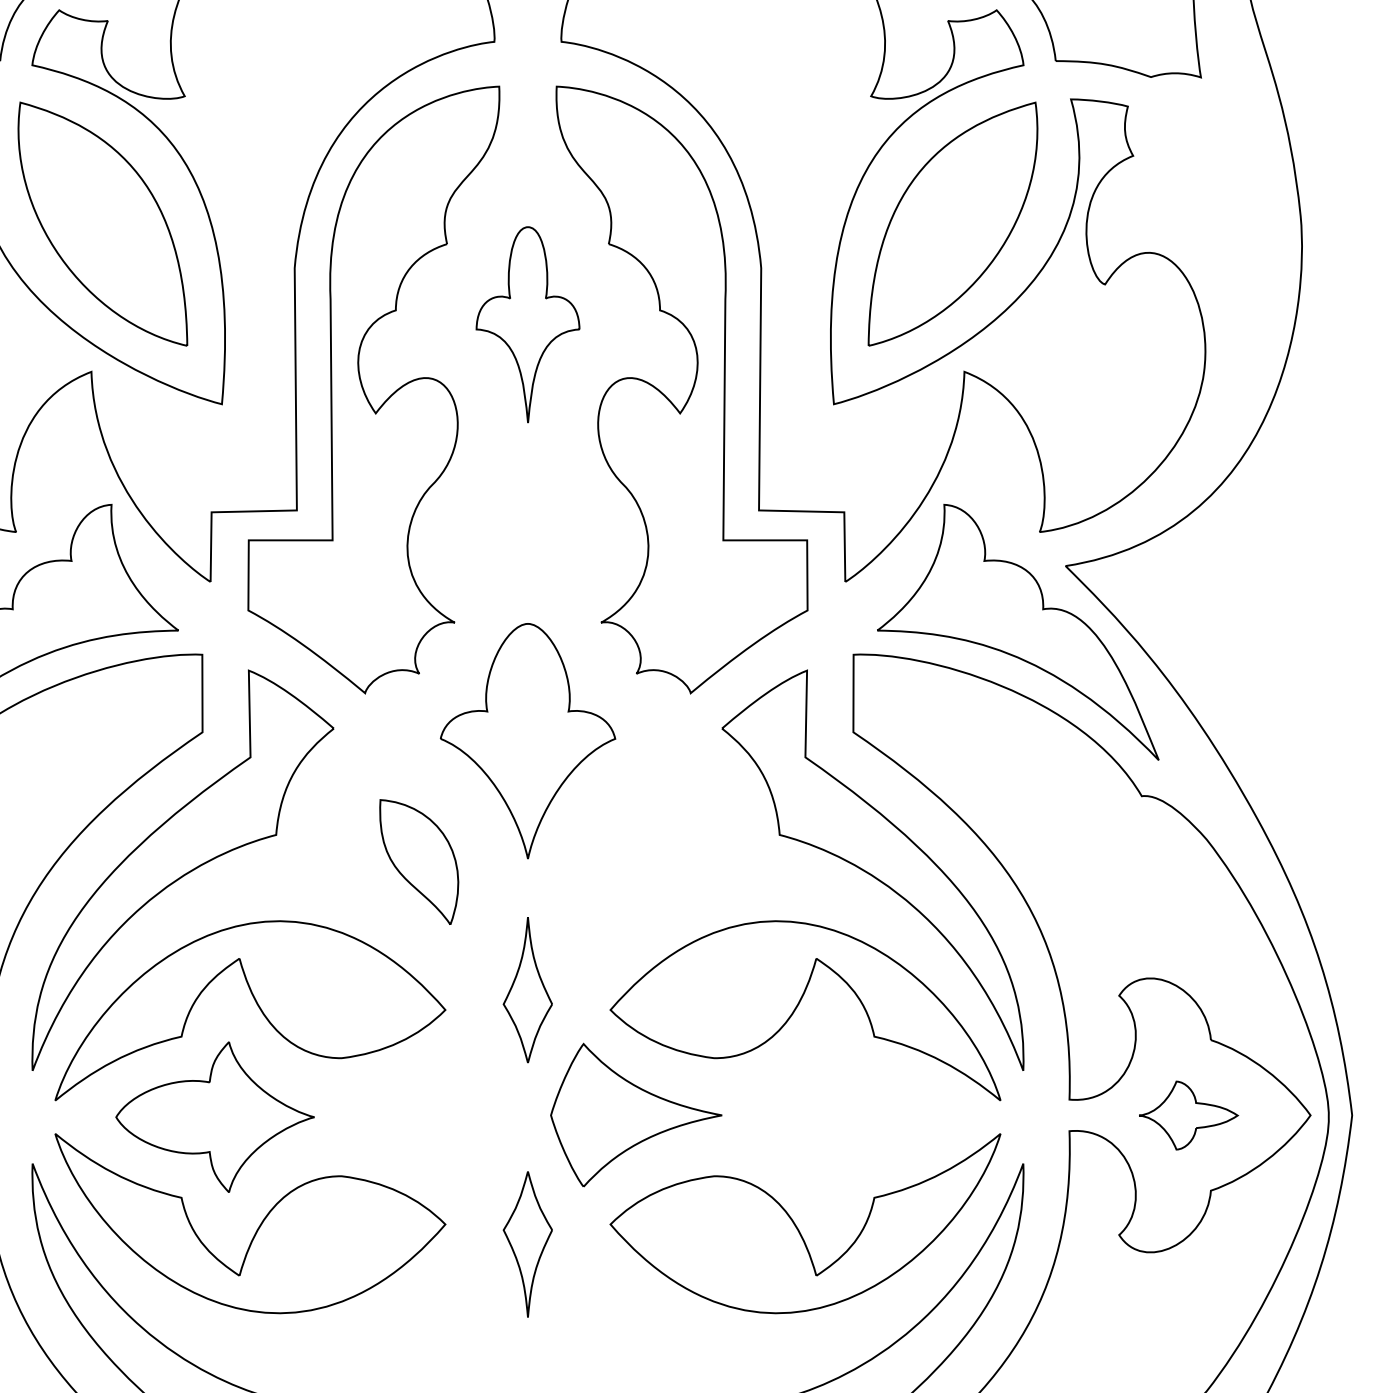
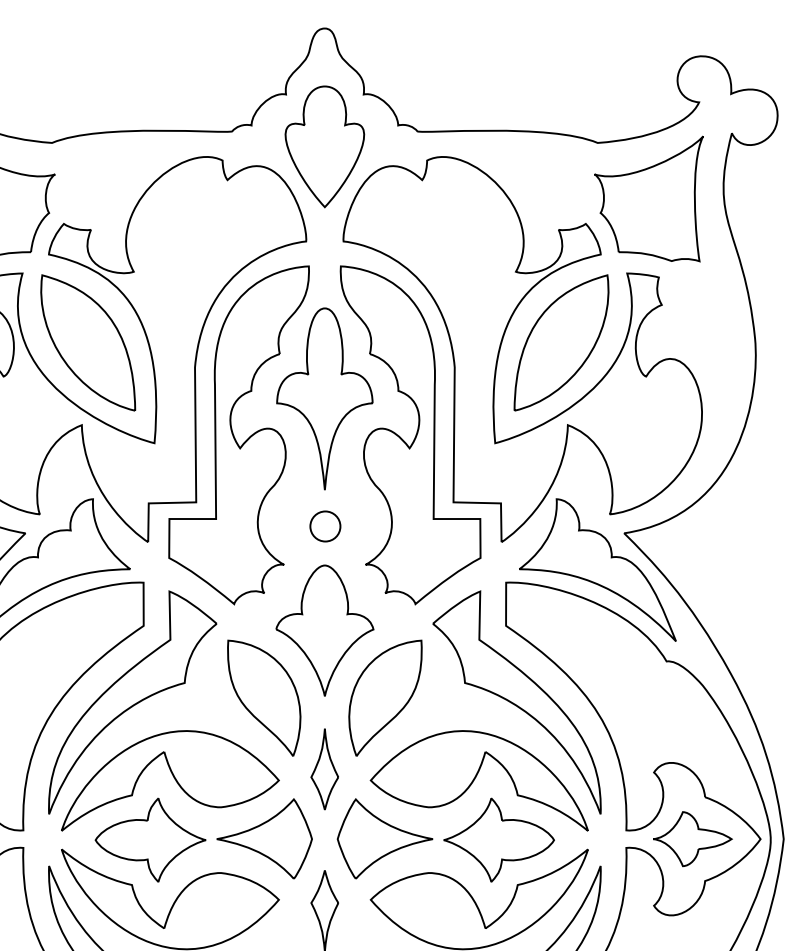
part: (527, 323) -> (324, 398), size x1.67
part: (529, 553) -> (325, 526), added
part: (419, 860) -> (264, 697), size x1.67
part: (636, 860) -> (385, 697), added
part: (419, 1114) -> (264, 838), added
part: (839, 1116) -> (498, 839), added
part: (1188, 1116) -> (692, 839), size x1.43

